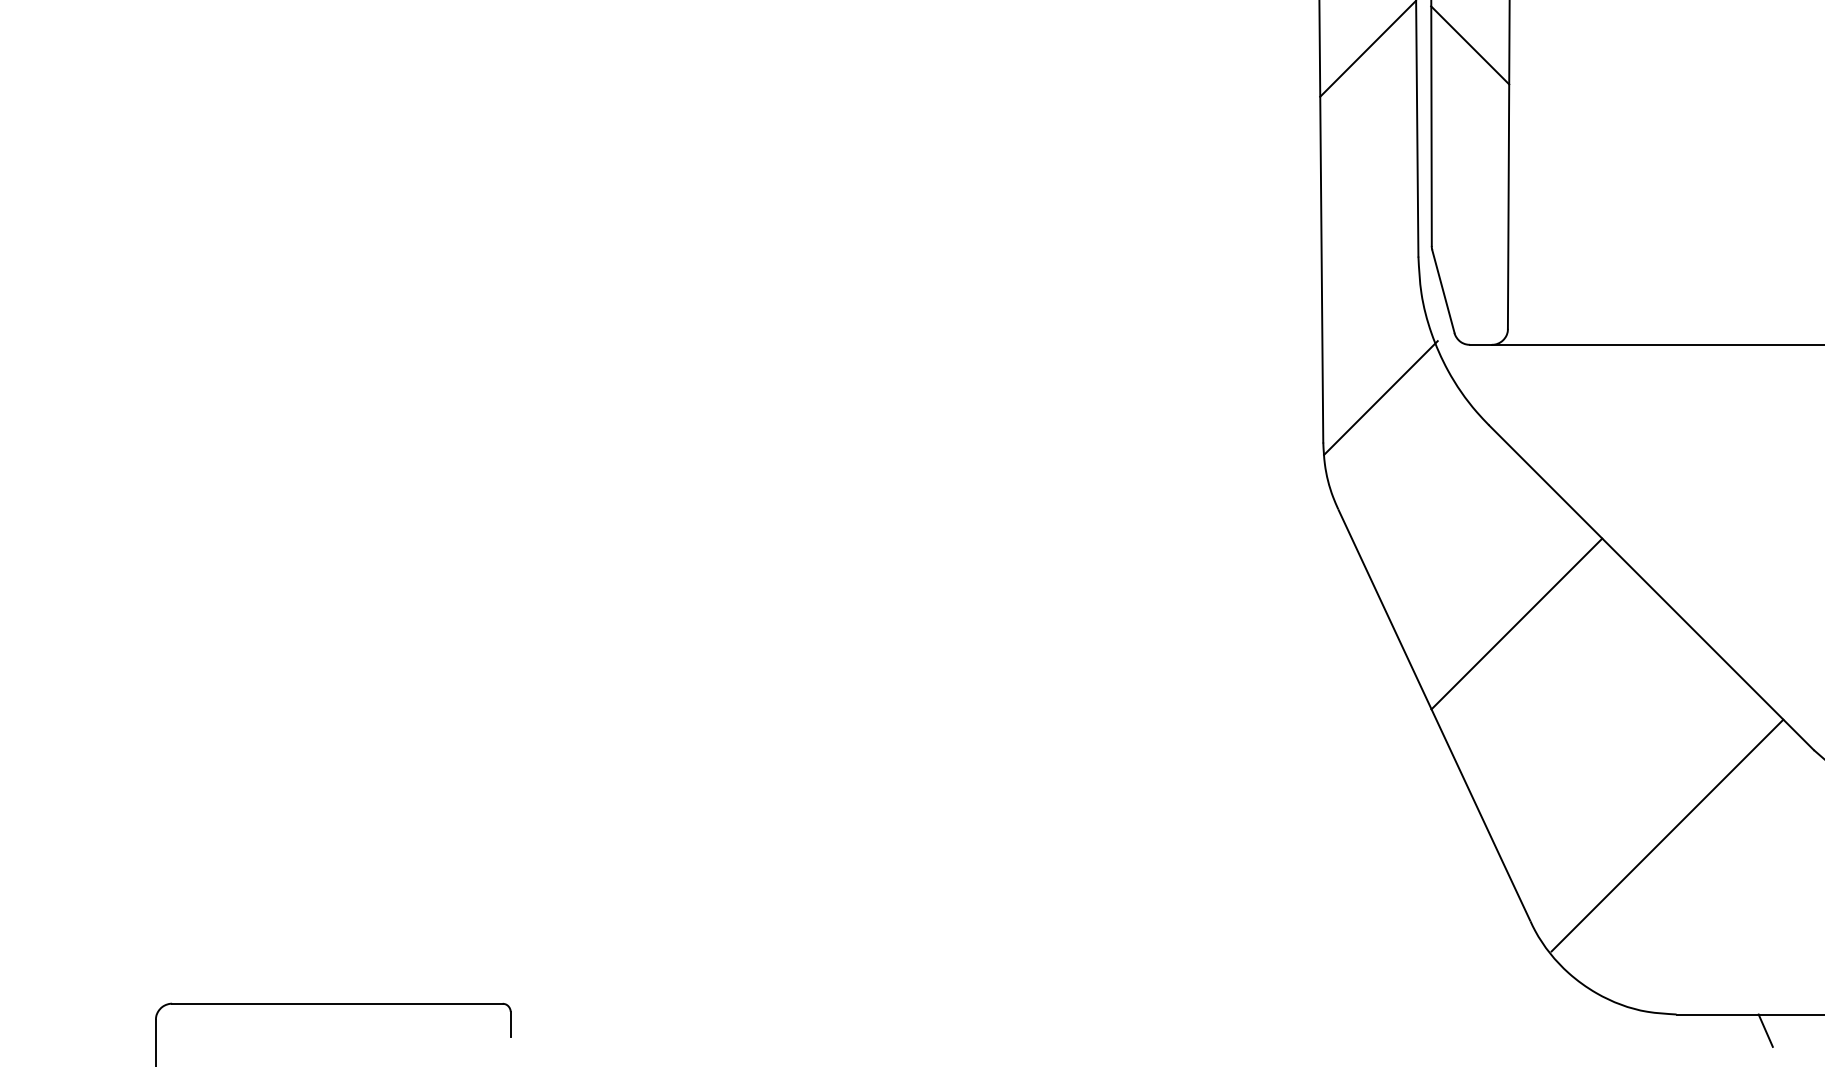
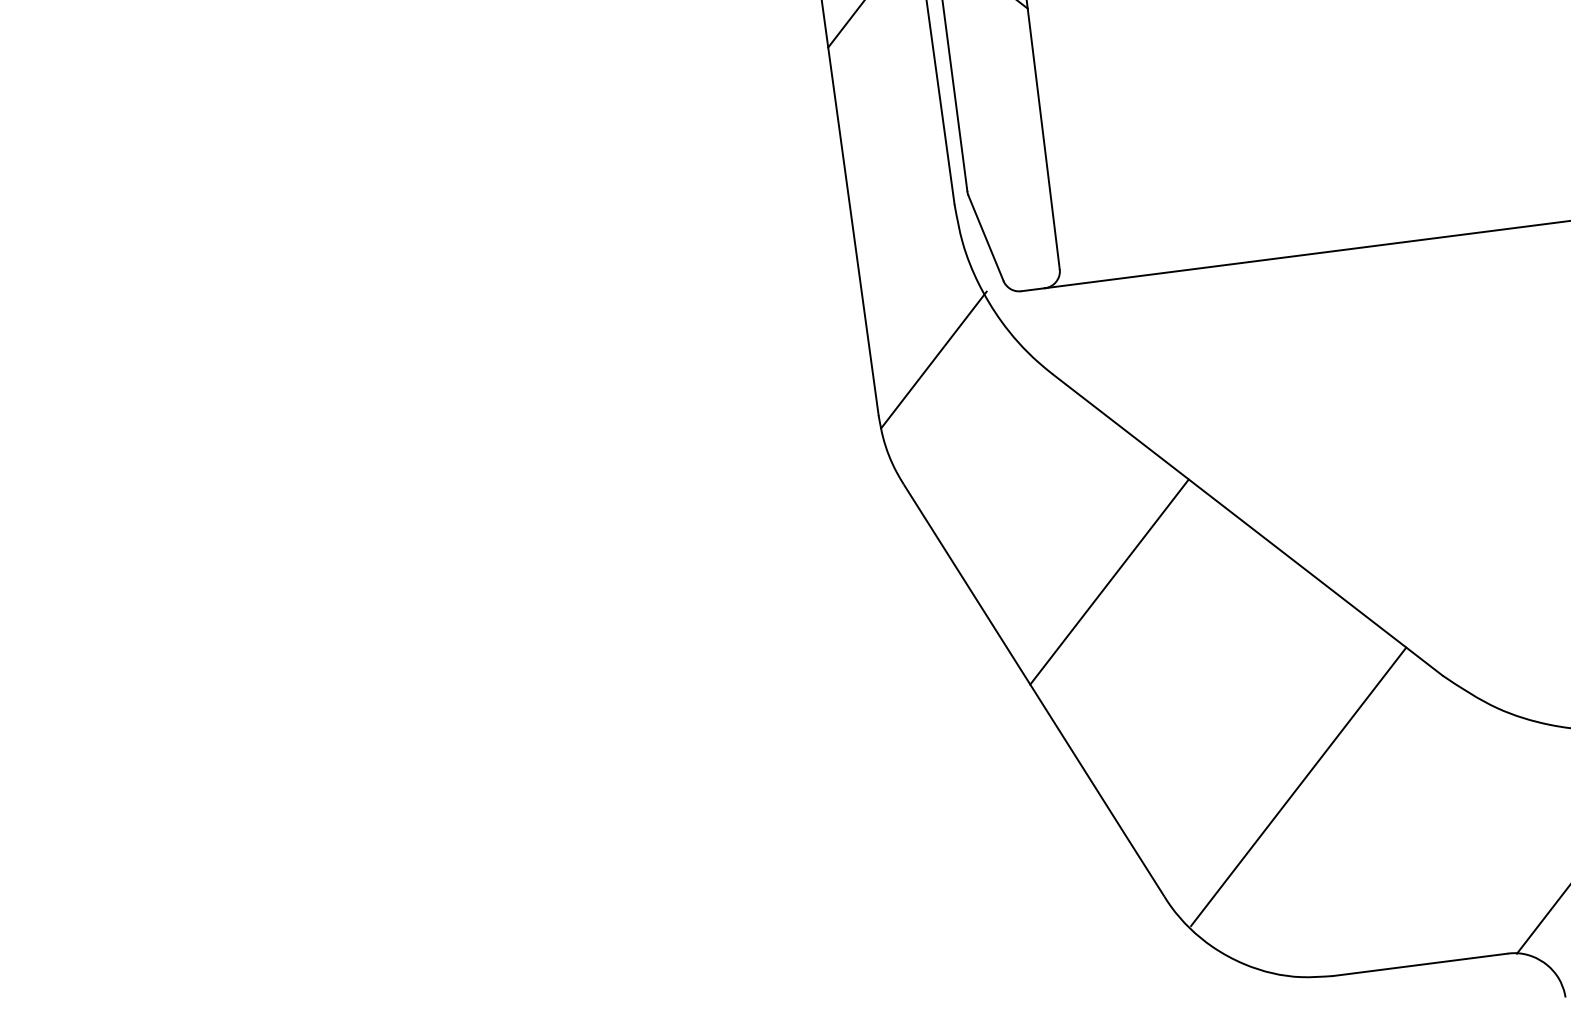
line: (1765, 1030) -> (1429, 980), removed

